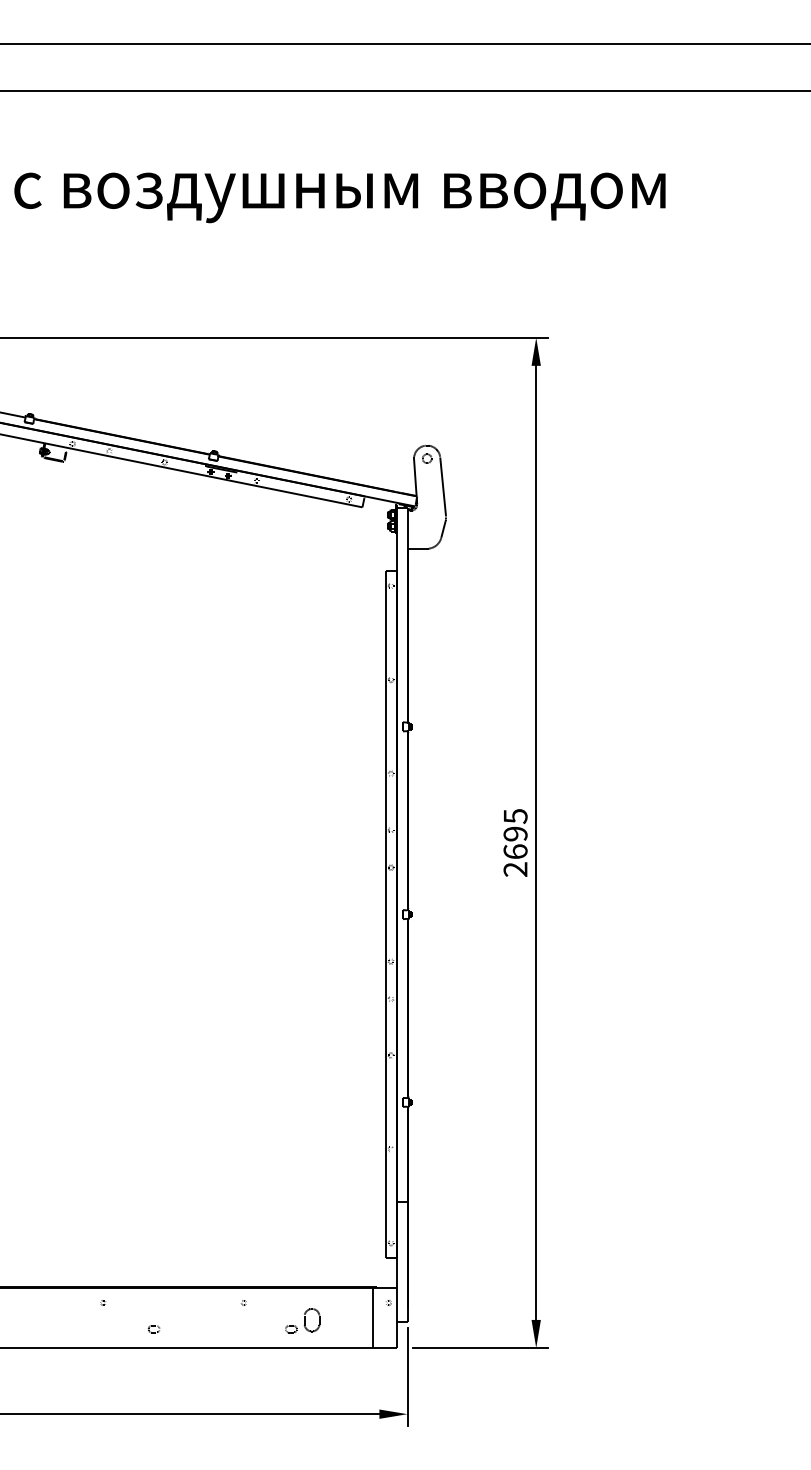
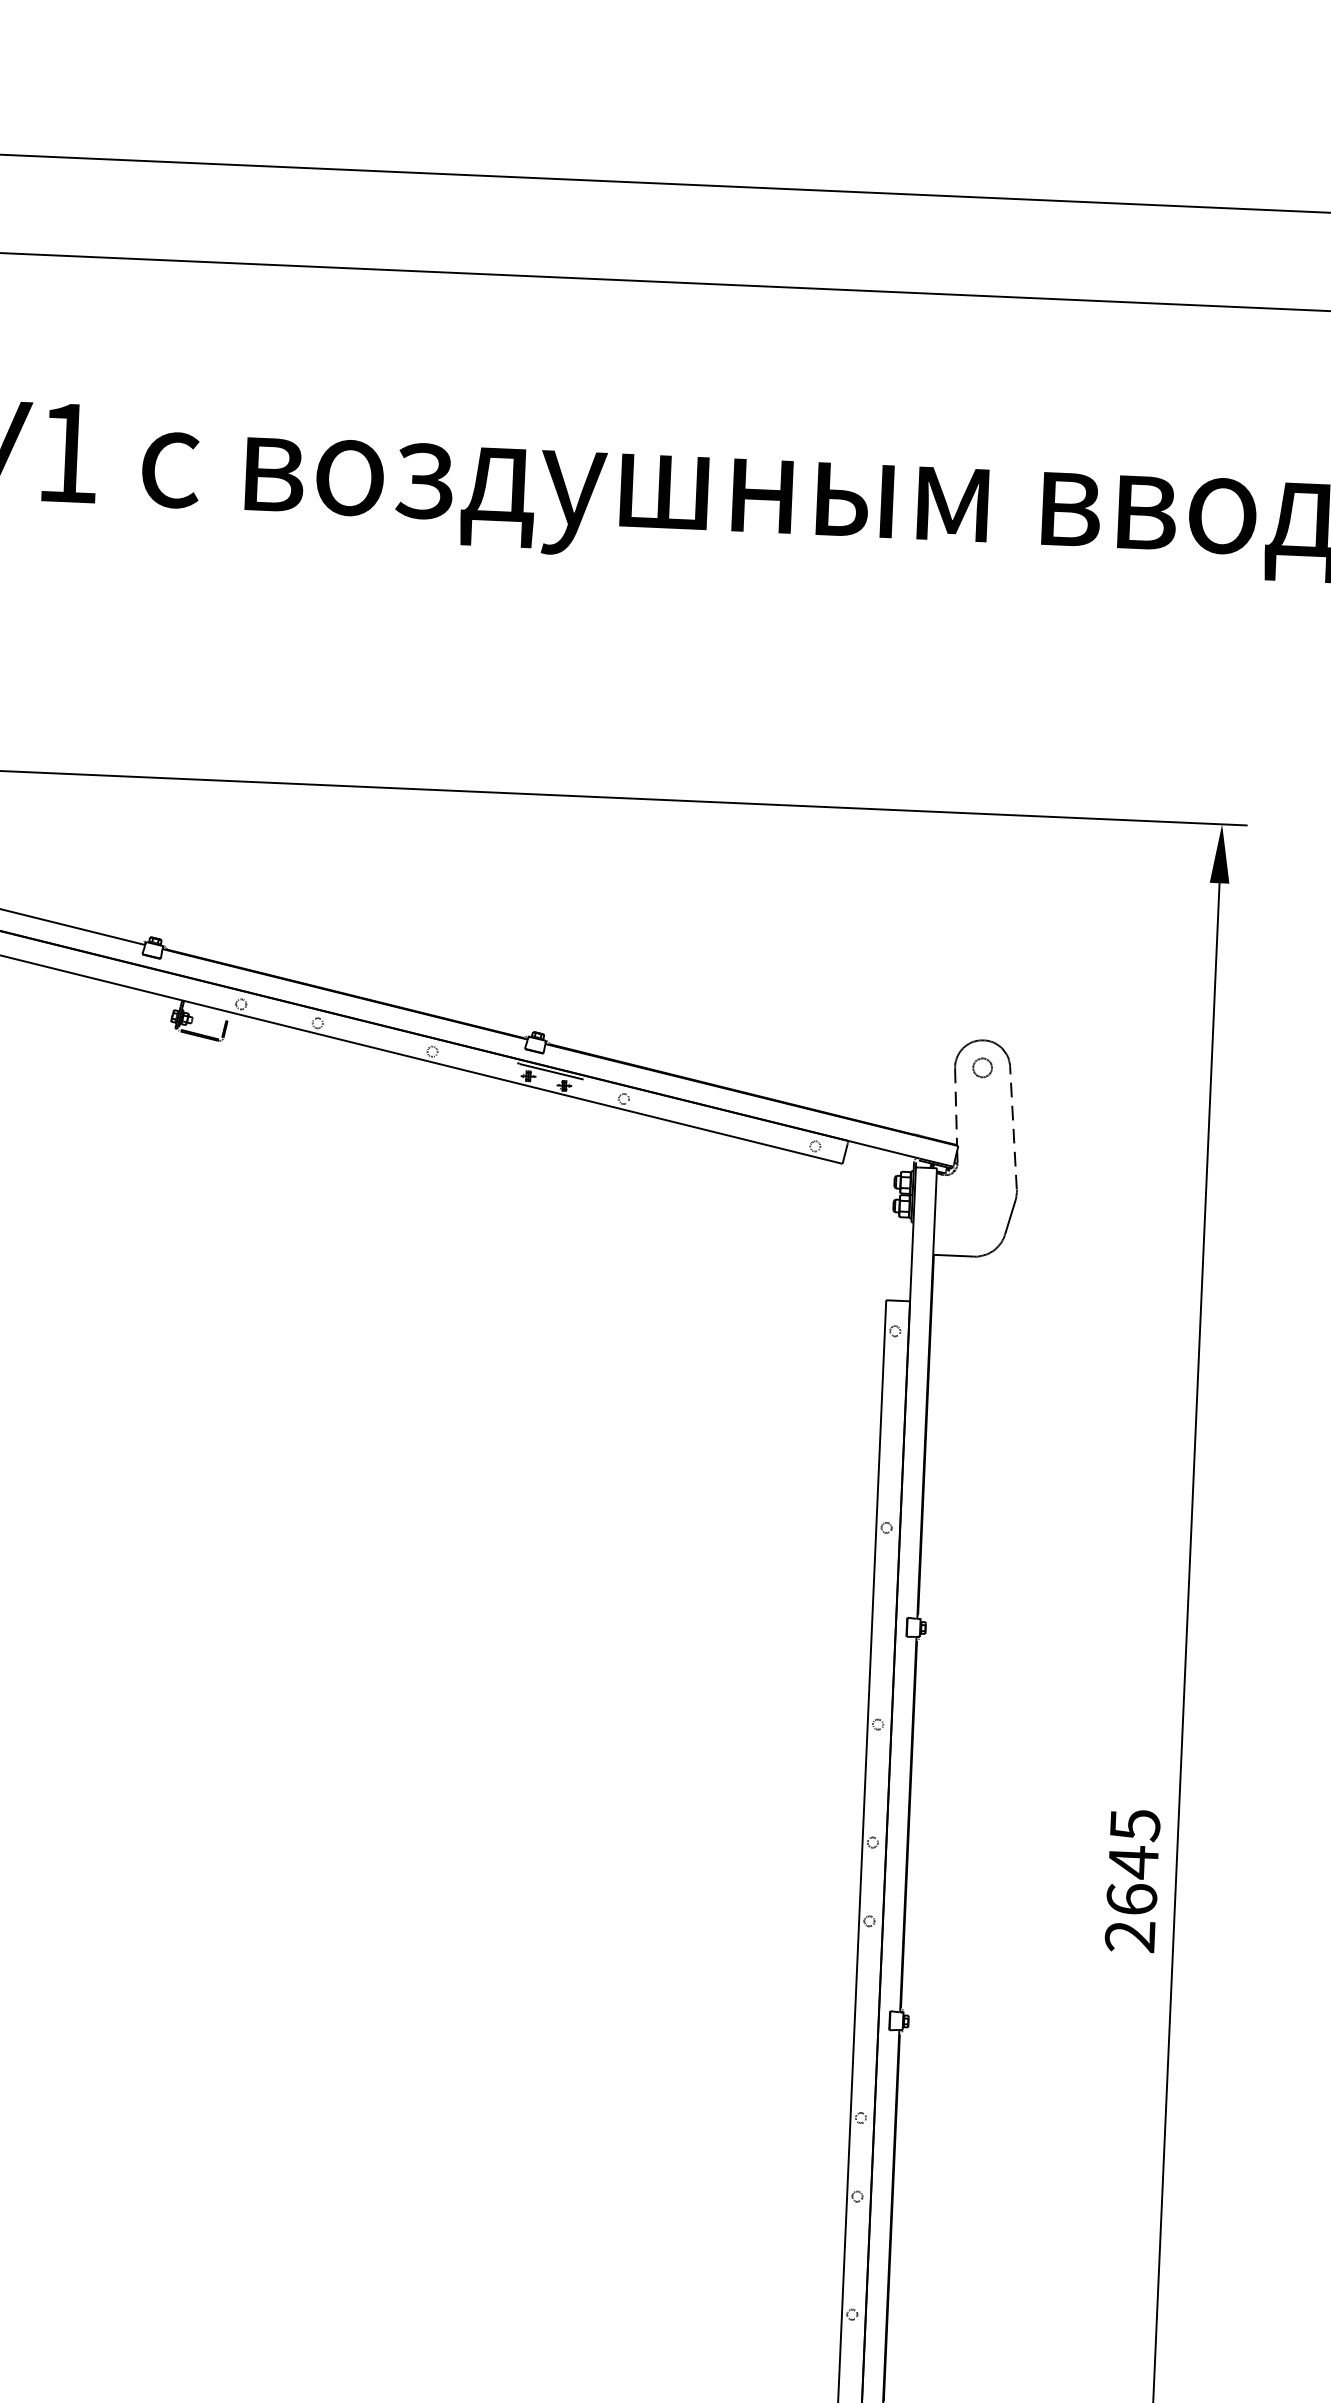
line: (415, 478) -> (956, 1108), solid -> dashed
line: (443, 486) -> (1014, 1127), solid -> dashed
text: (515, 834) -> (1133, 1863), 2695 -> 2645

